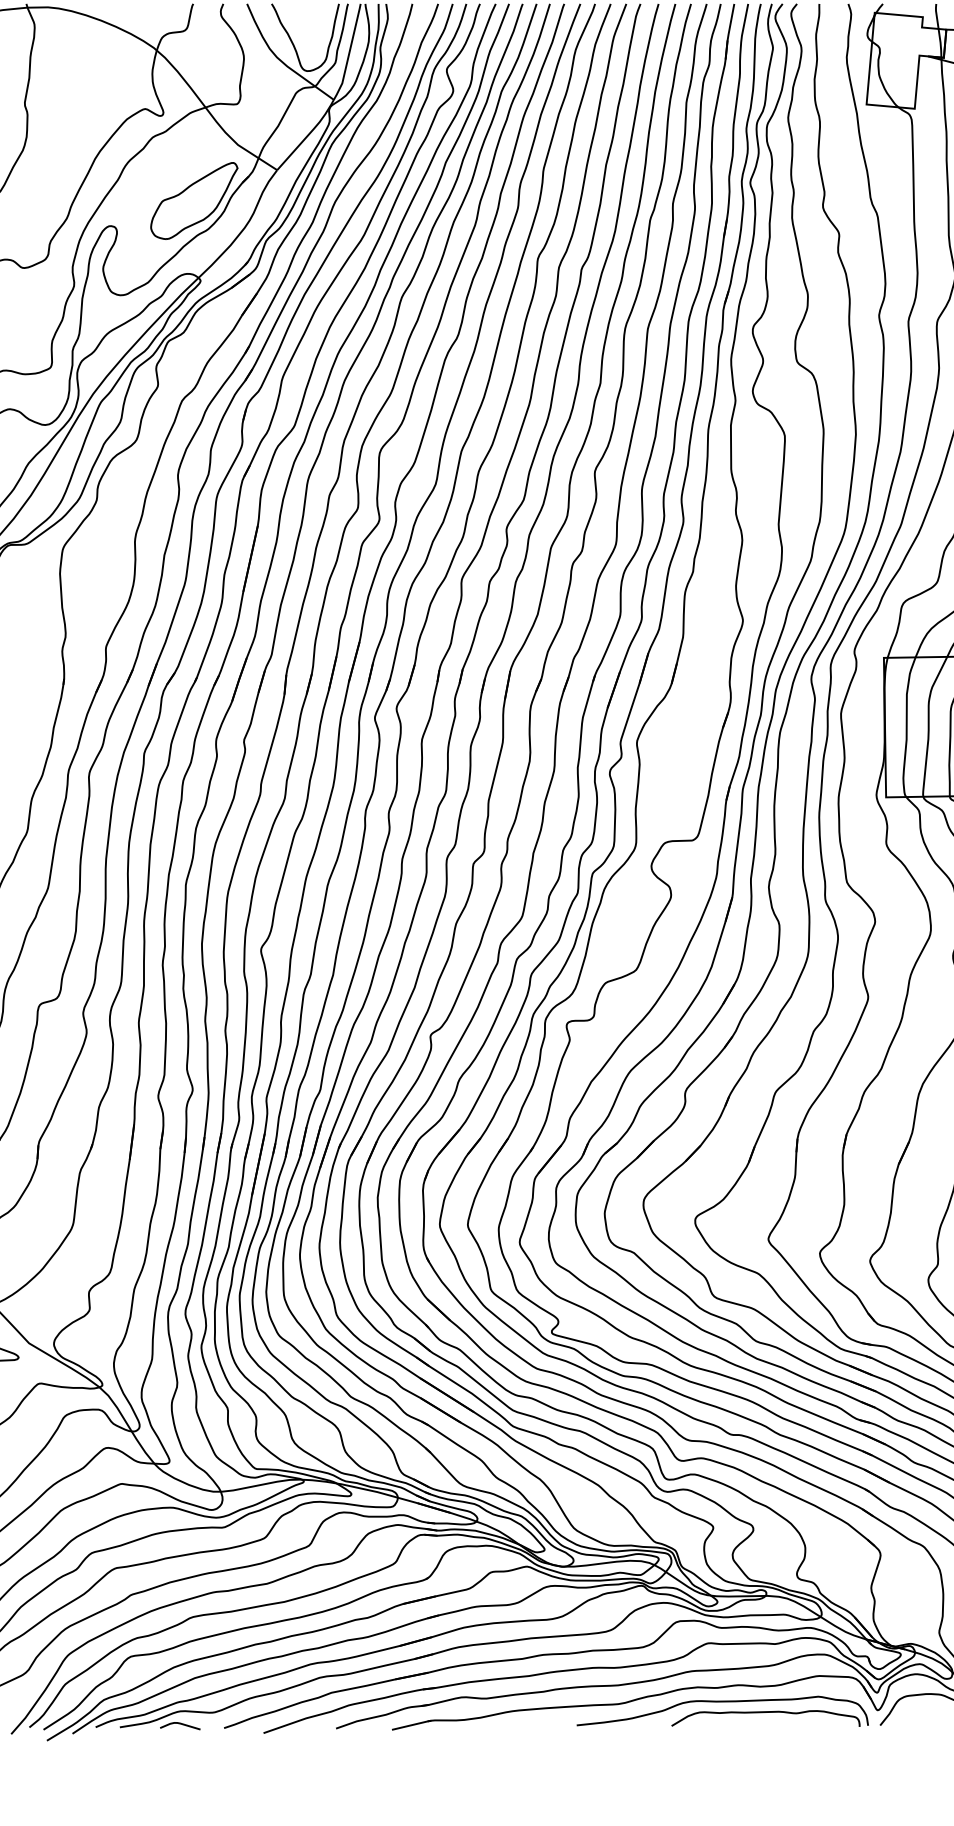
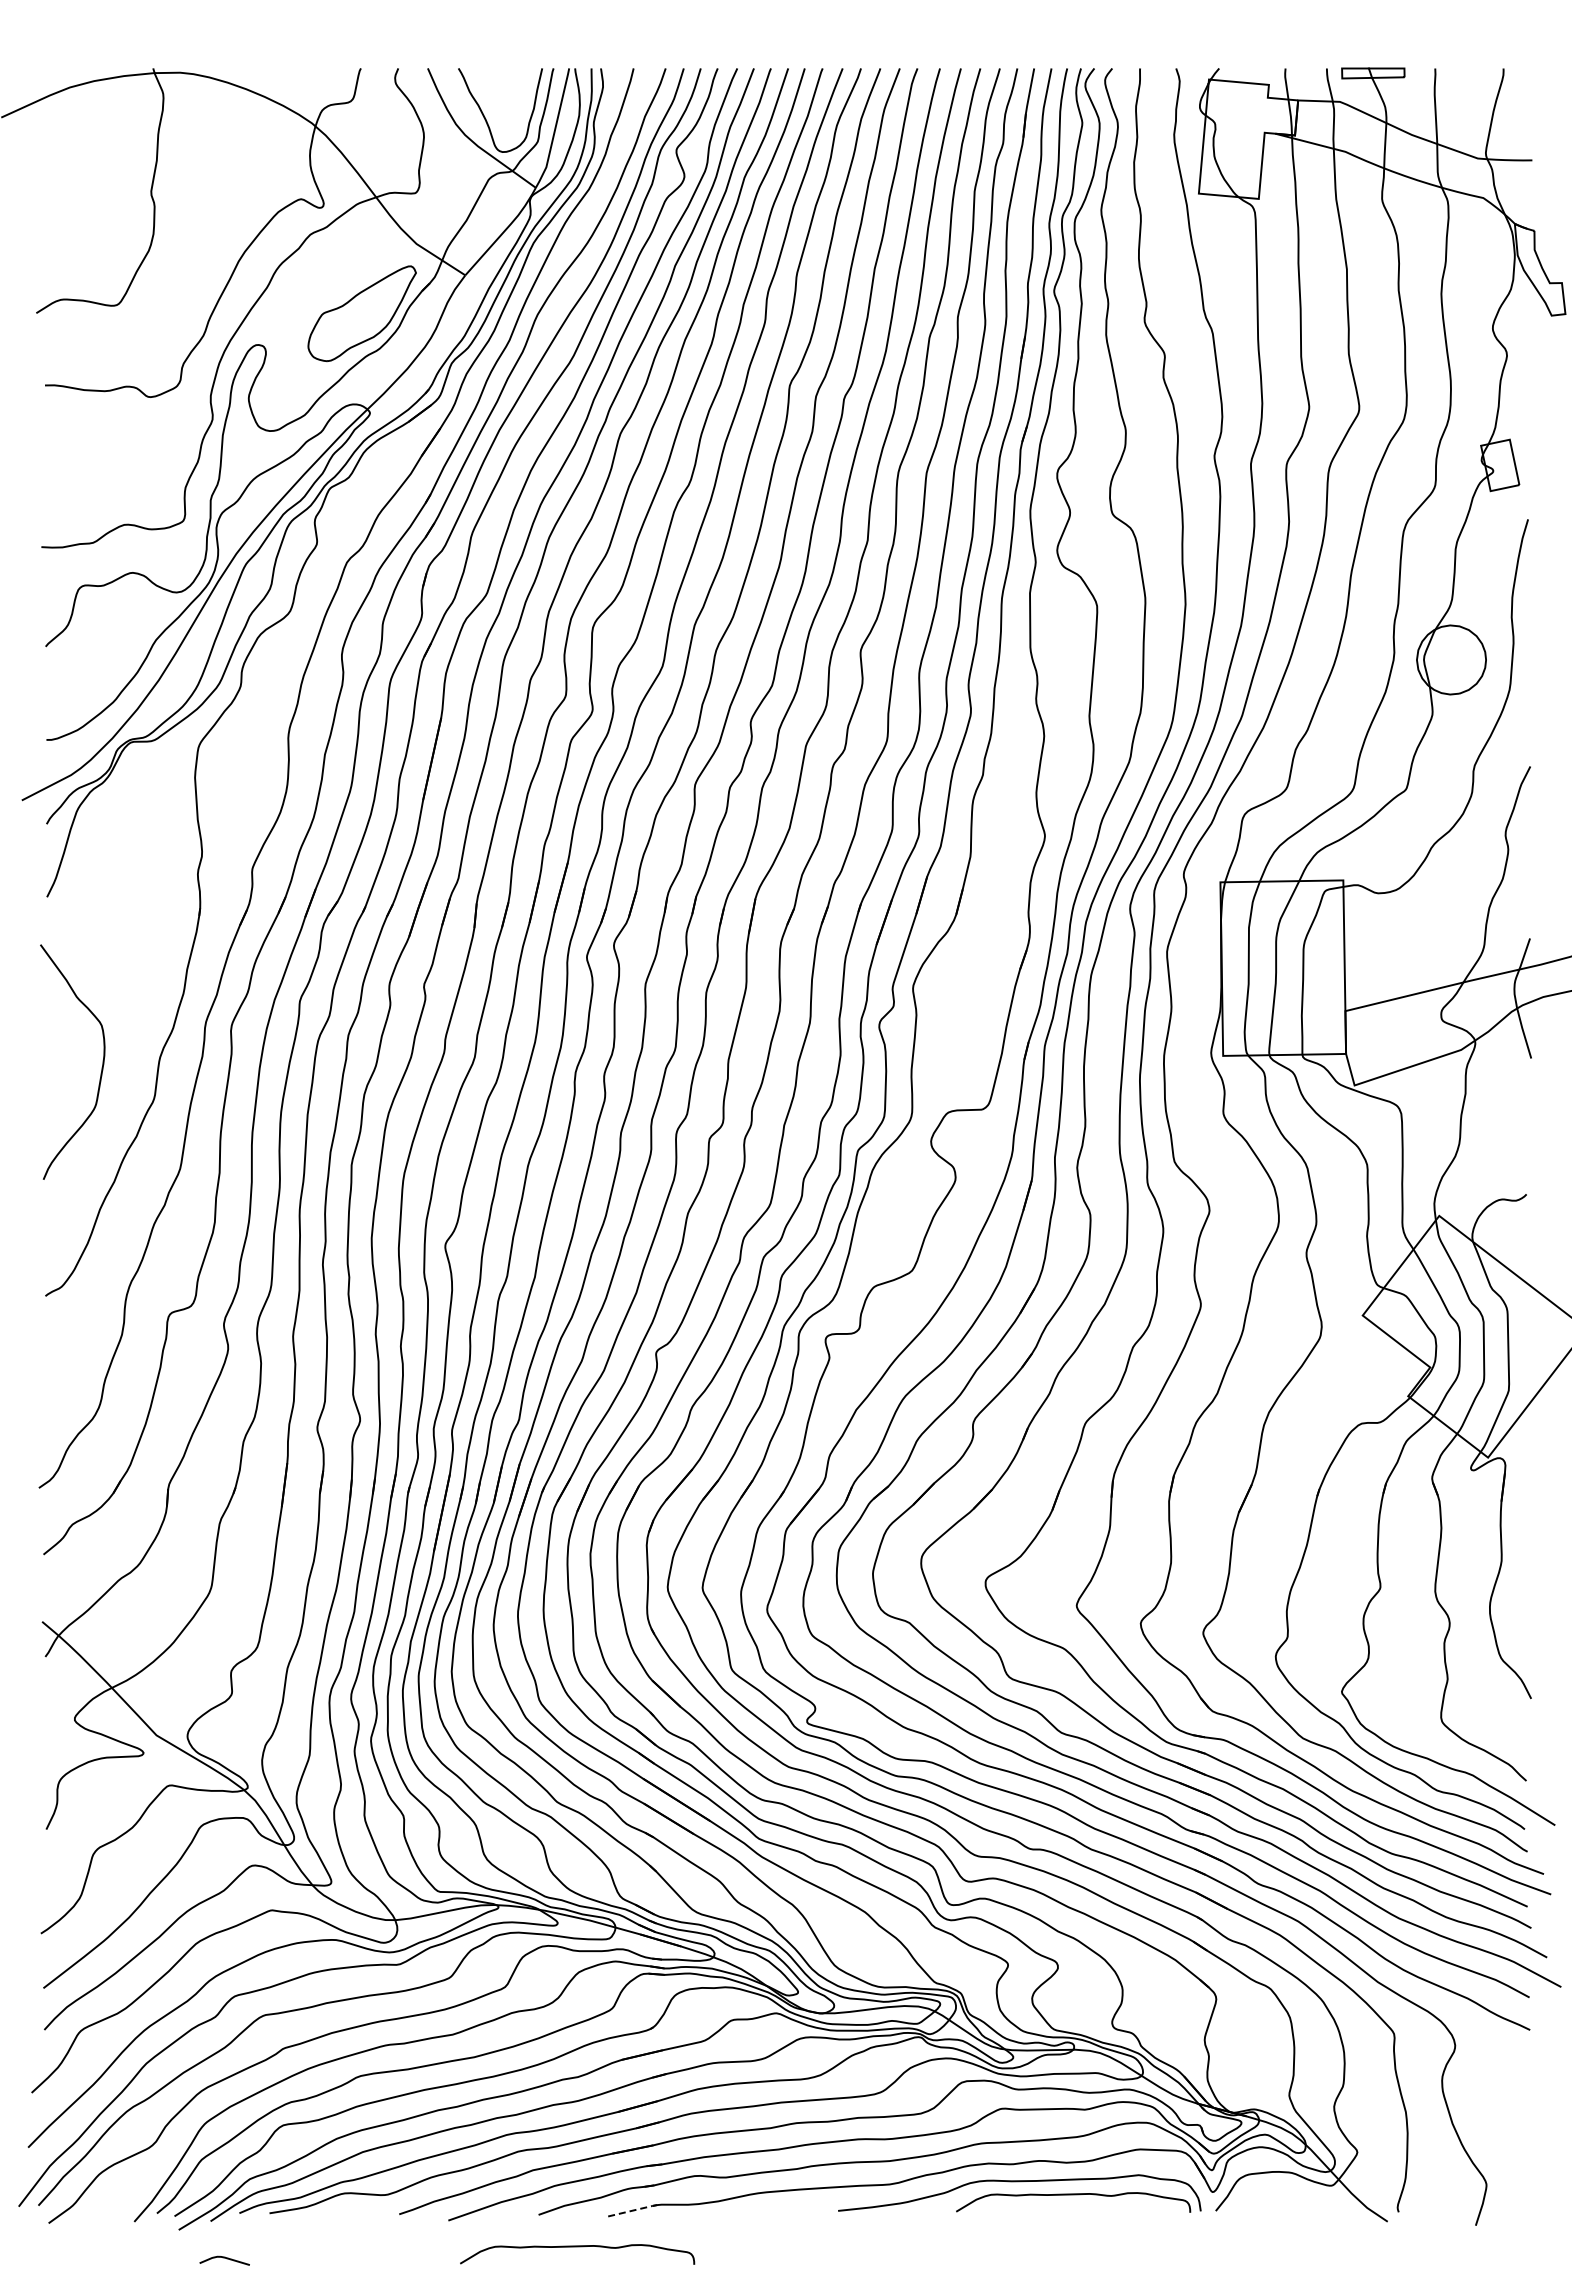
curve: (180, 1724) -> (224, 2258), moved
line: (412, 1725) -> (633, 2210), solid -> dashed
curve: (367, 1754) -> (577, 2247), added

